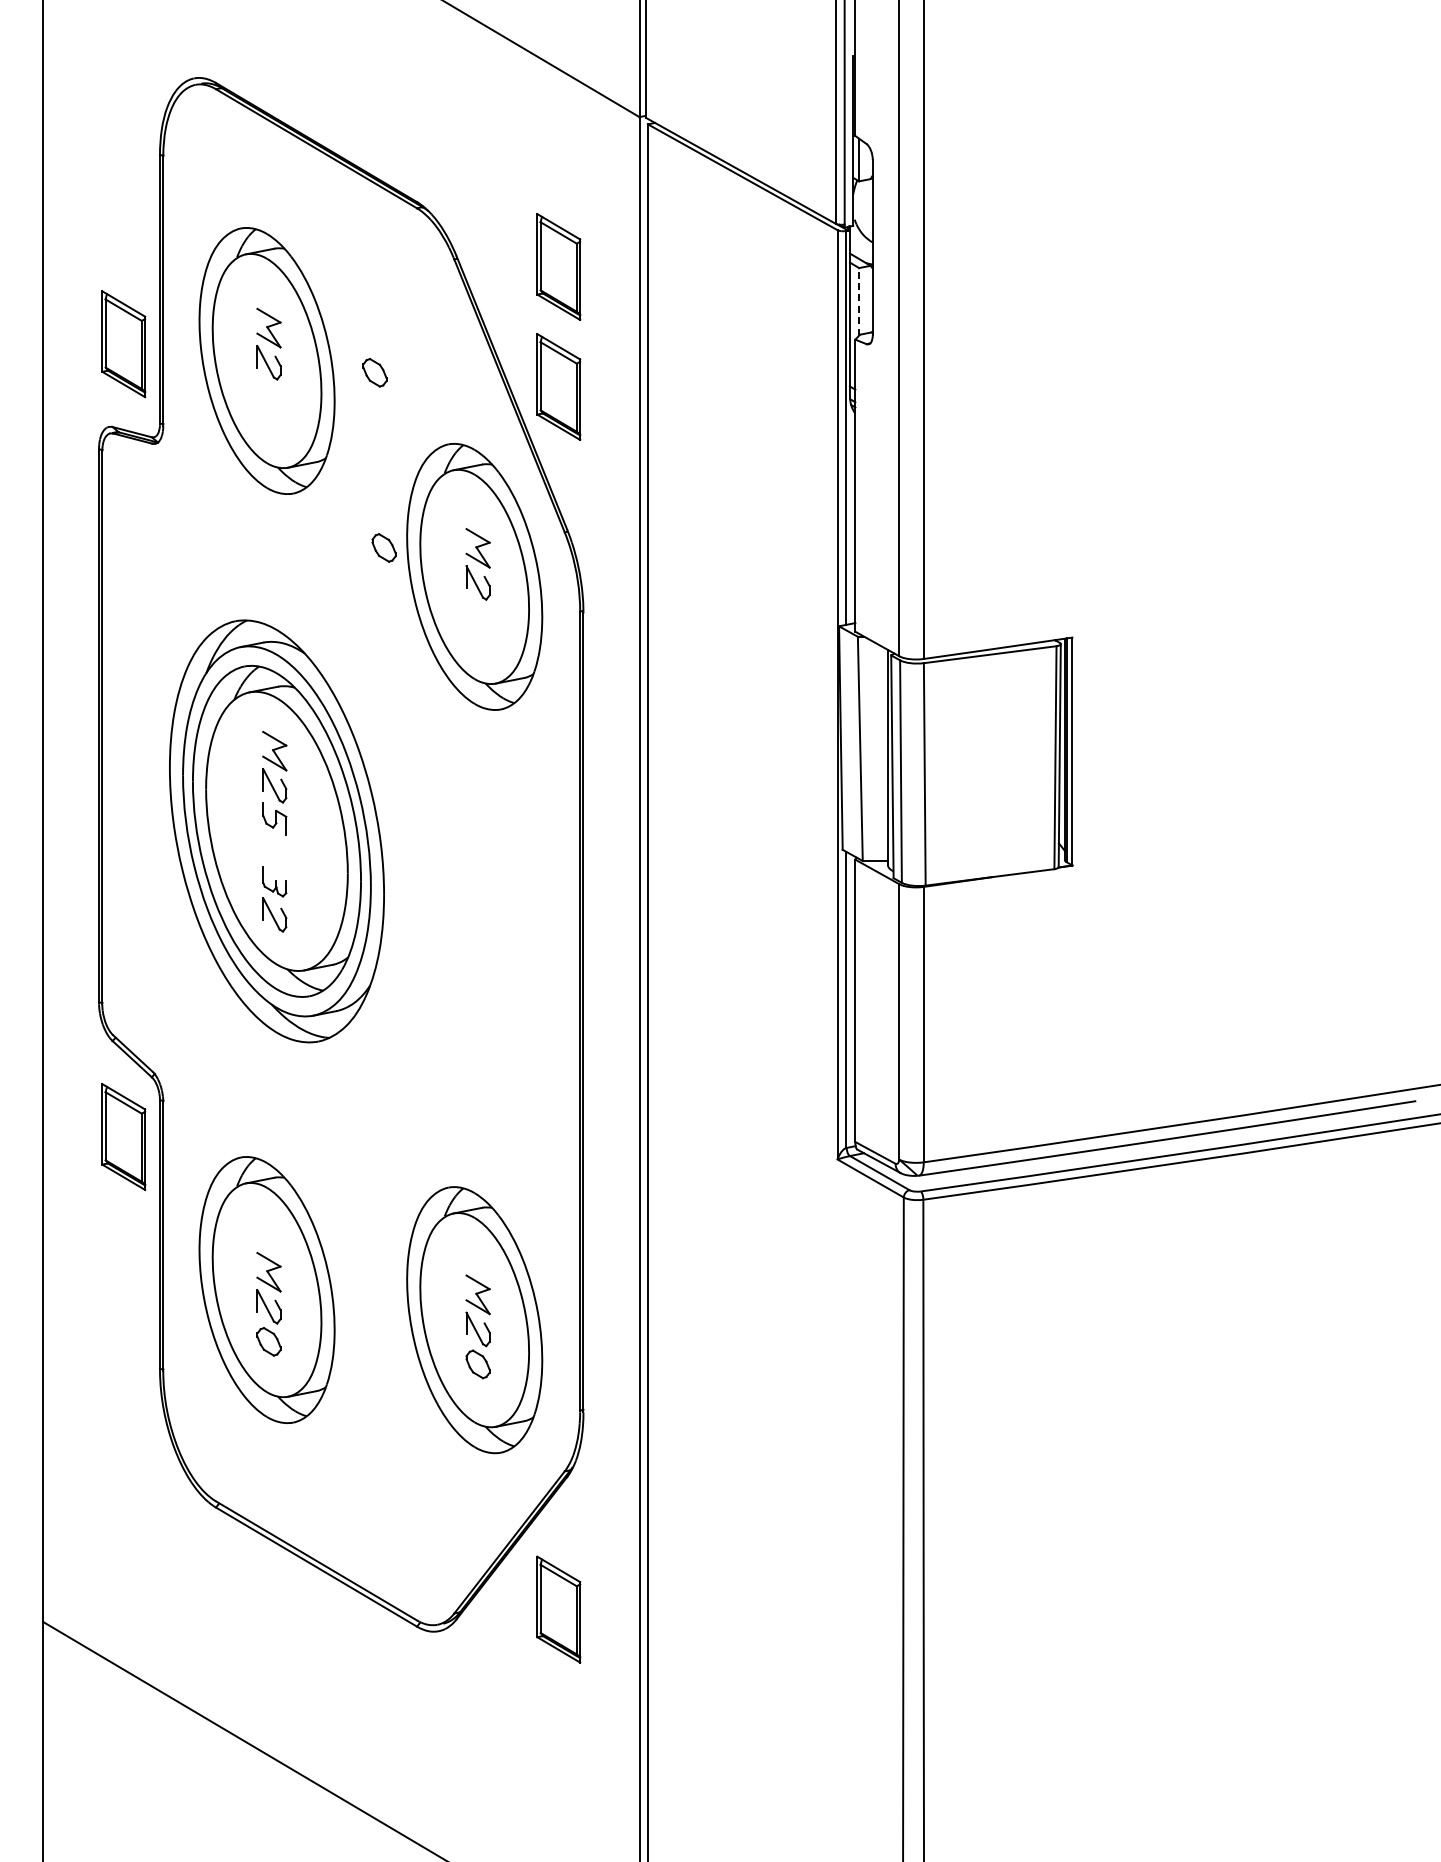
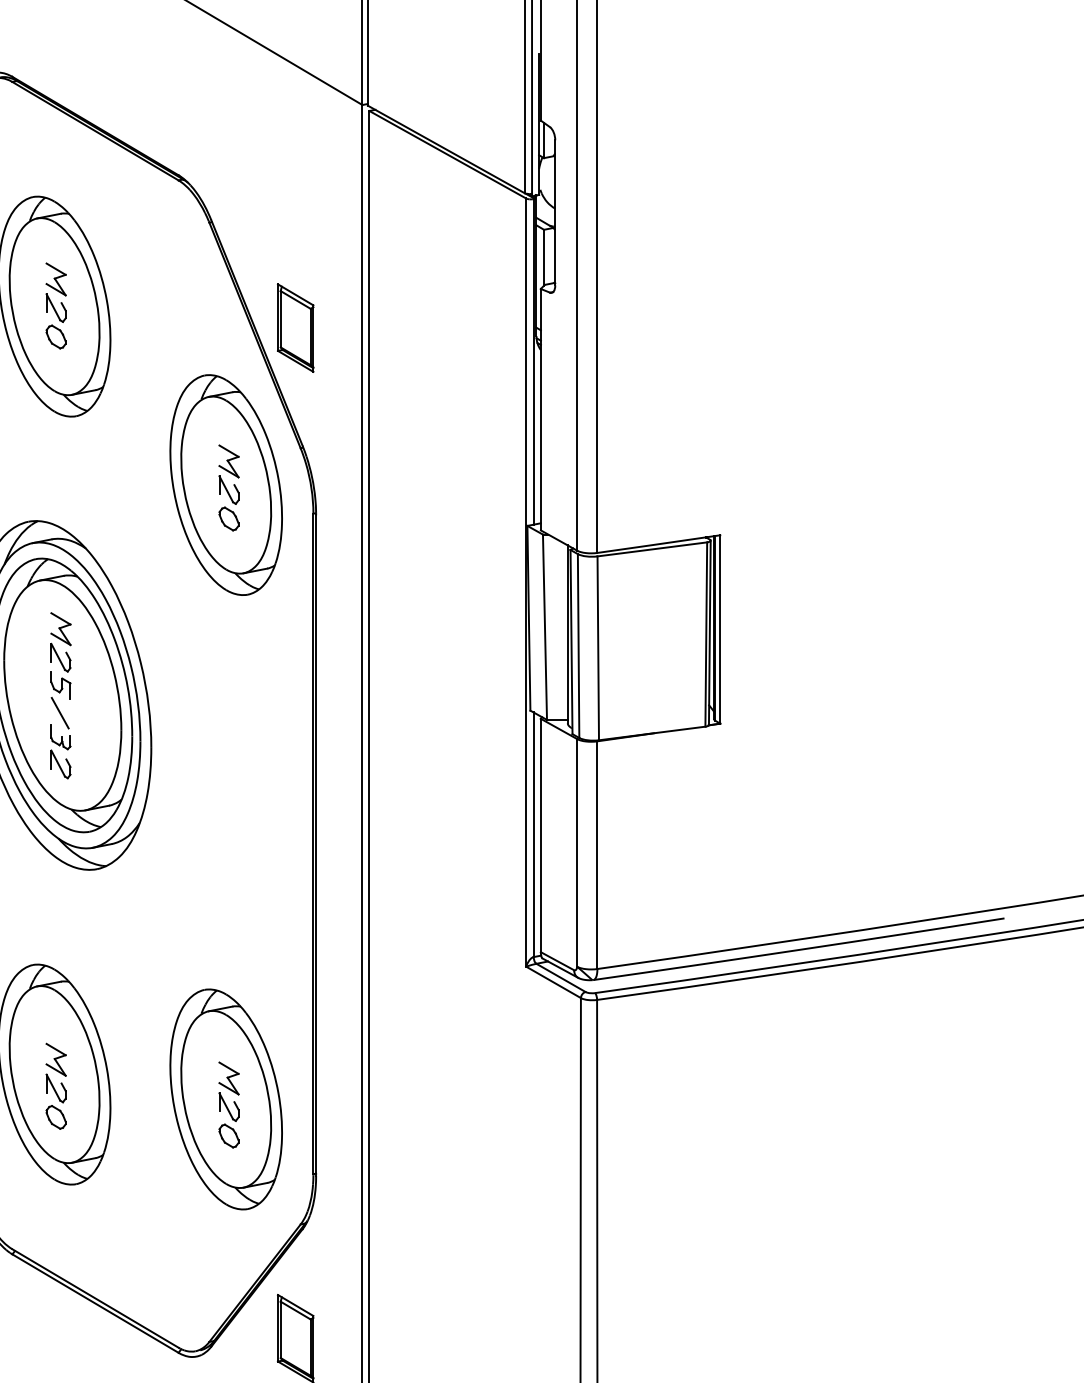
part: (558, 266) -> (295, 228), removed
line: (859, 301) -> (544, 257), dashed -> solid
part: (374, 372) -> (55, 336), moved
part: (383, 547) -> (228, 518), moved
line: (273, 852) -> (59, 712), added

